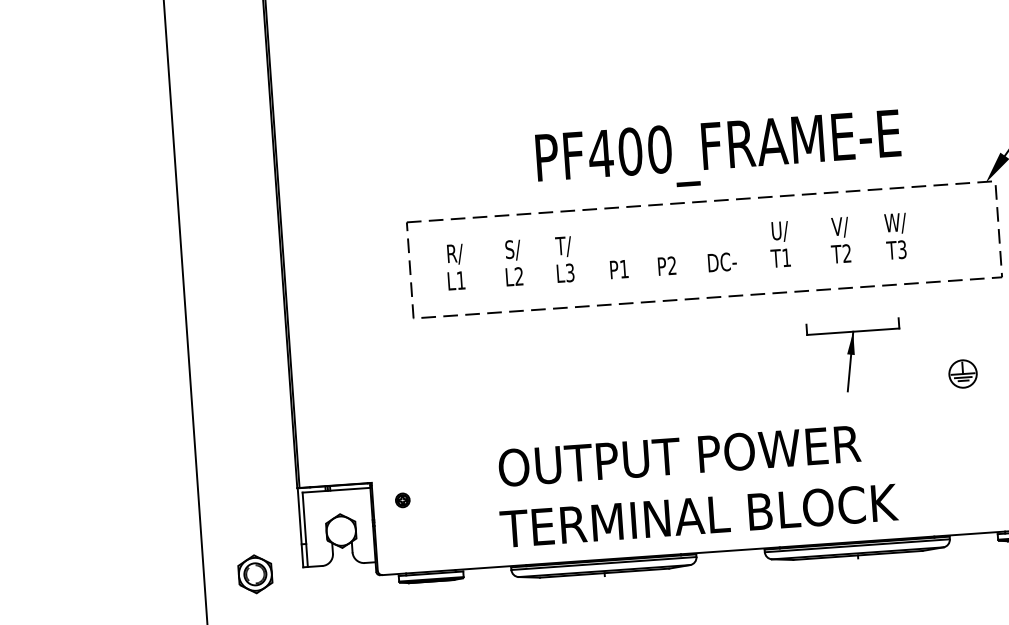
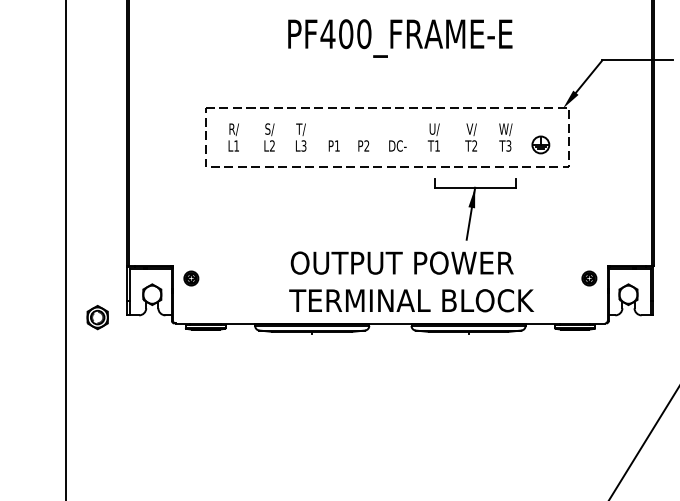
text: (718, 152) -> (400, 38), moved
part: (855, 356) -> (475, 209), size x1.43
part: (962, 373) -> (540, 144), moved
text: (696, 484) -> (411, 281), moved
part: (402, 500) -> (191, 278), size x1.67

